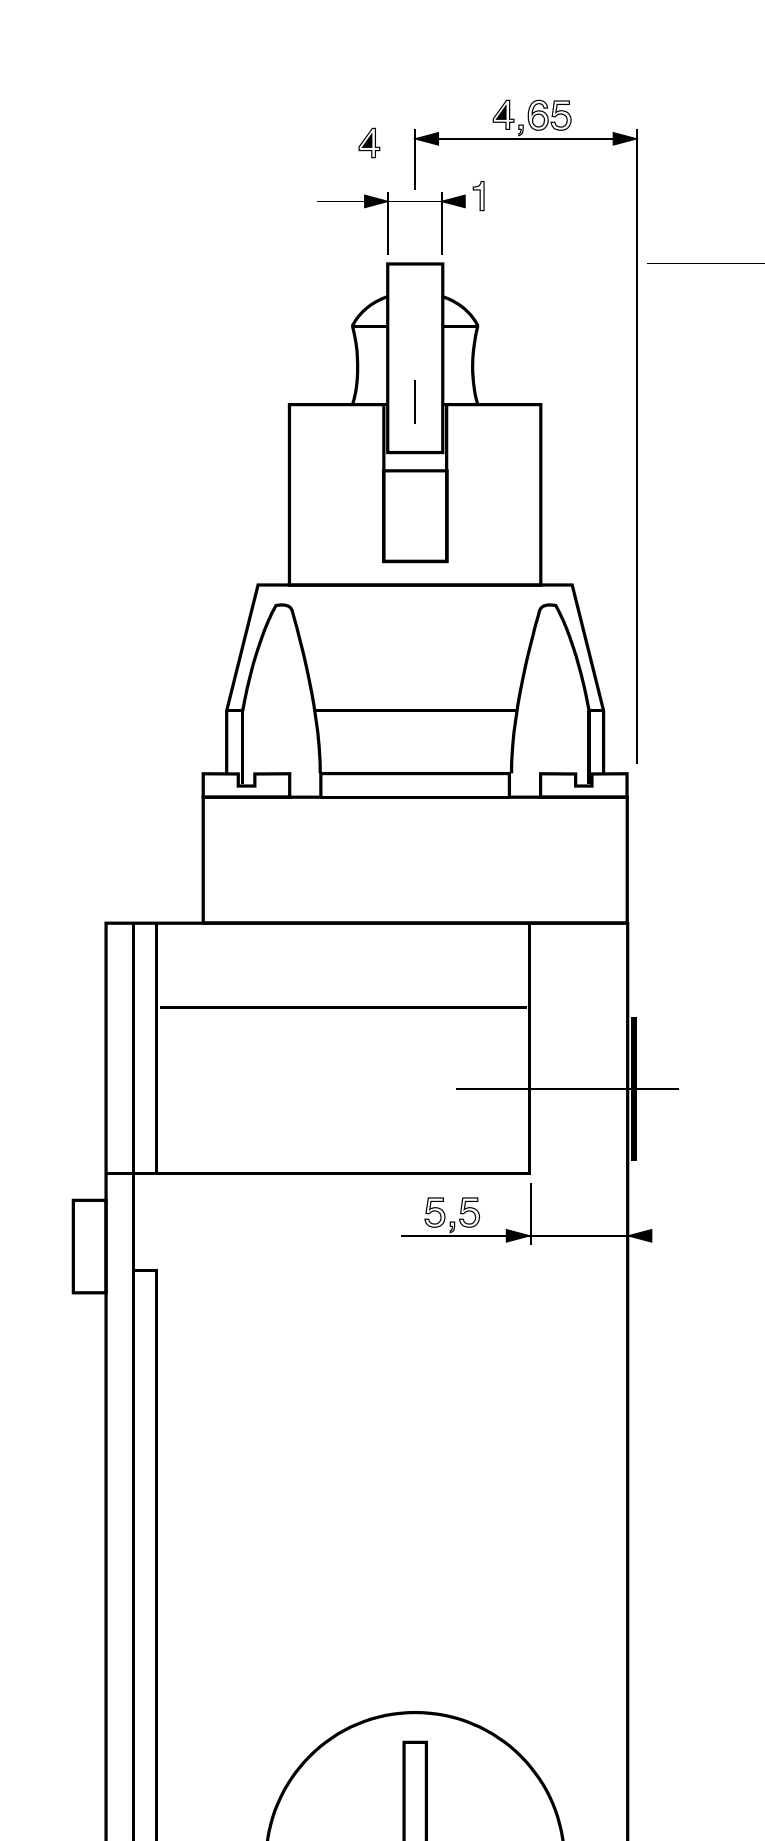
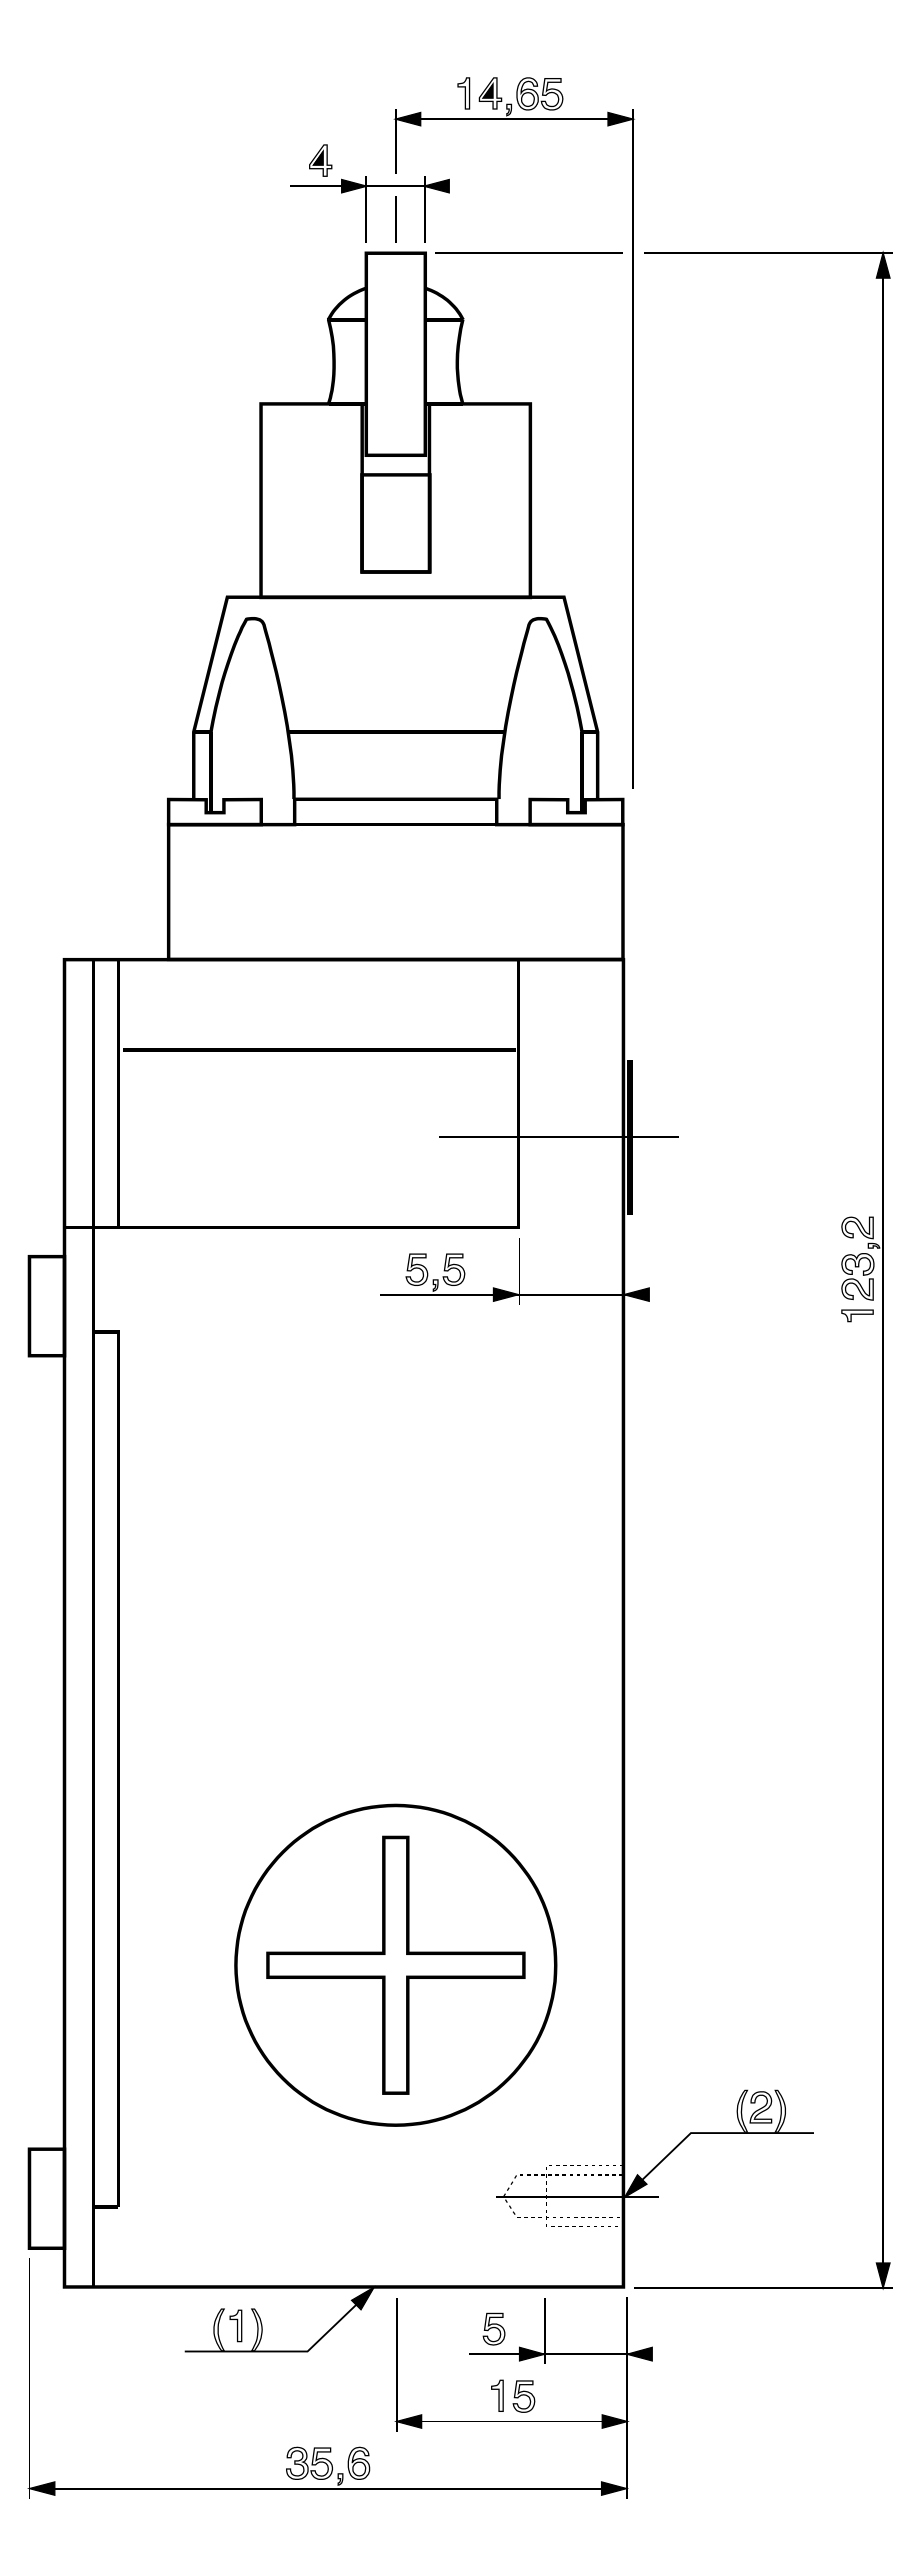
part: (369, 142) -> (320, 160), moved
part: (478, 196) -> (463, 93), moved
line: (539, 263) -> (528, 252), added
line: (414, 401) -> (395, 219), moved

